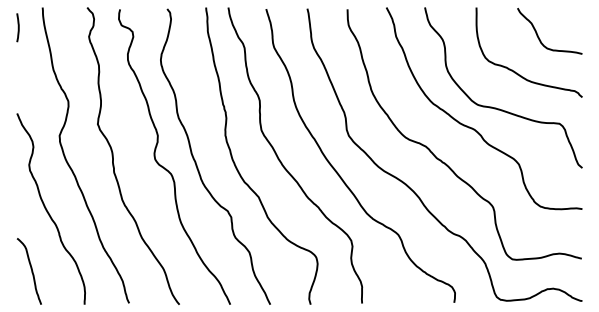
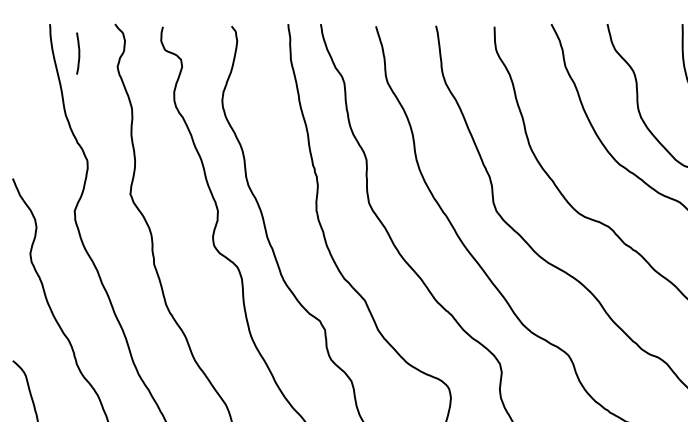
line: (17, 27) -> (77, 53), moved

